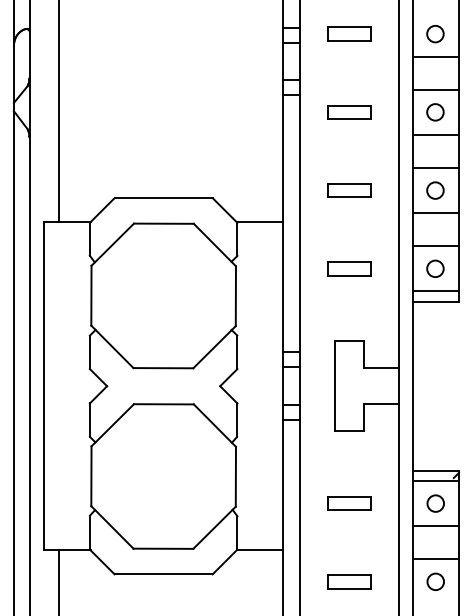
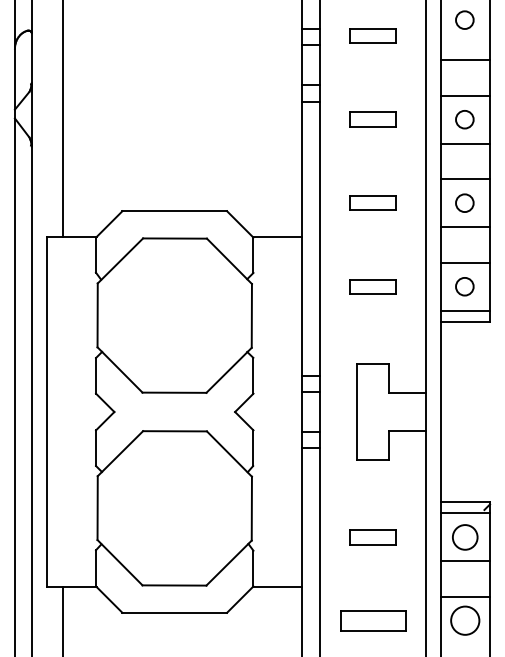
circle: (435, 33) -> (464, 19), moved
circle: (435, 502) -> (464, 536), size x1.4
part: (348, 581) -> (372, 620), size x1.4
circle: (435, 581) -> (464, 620), size x1.6

